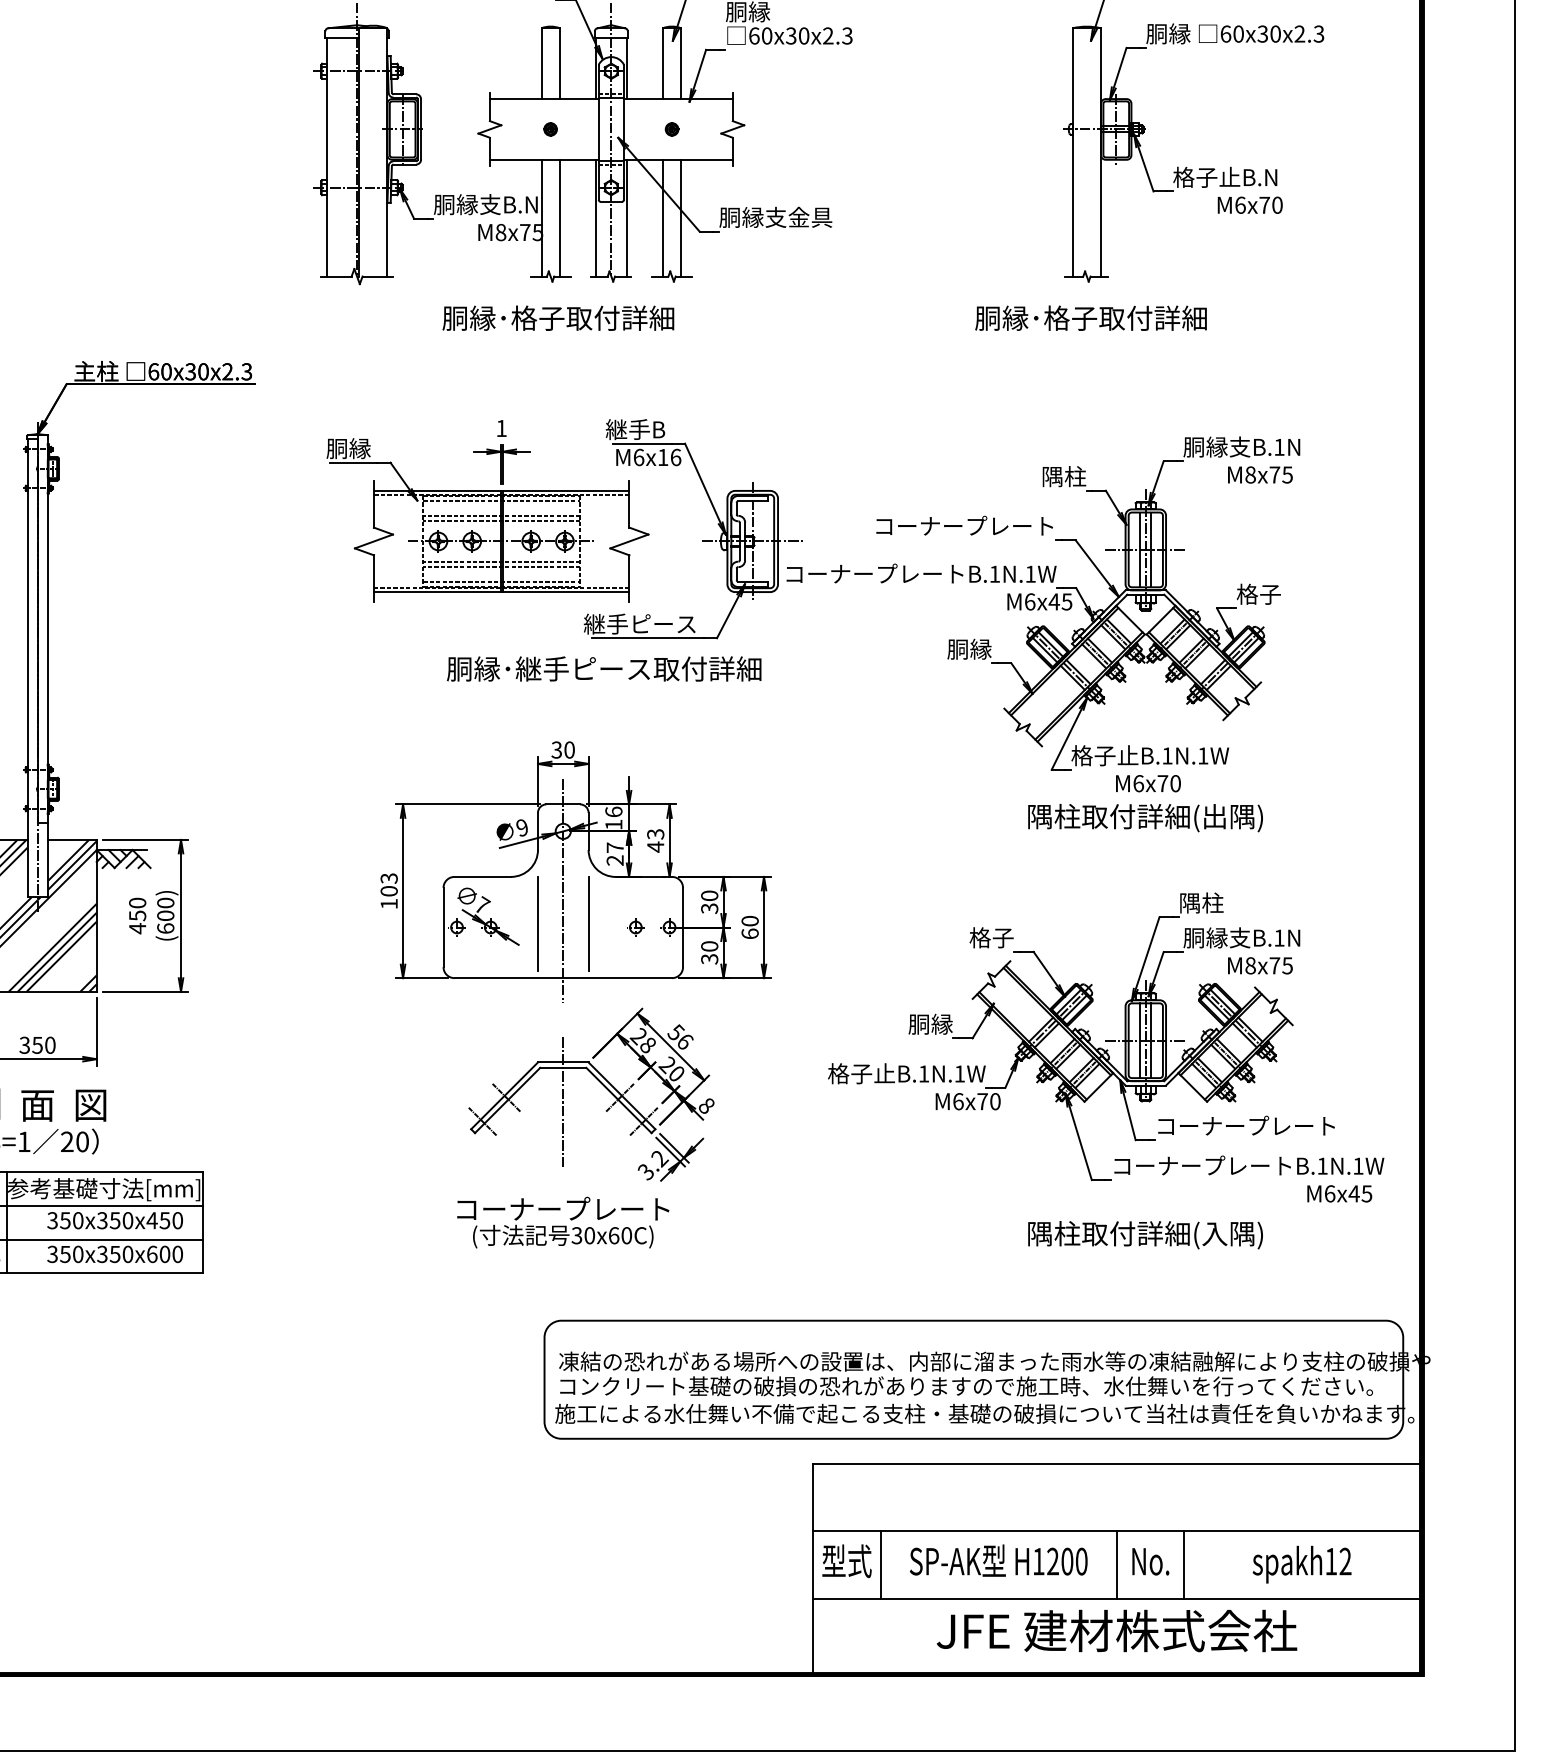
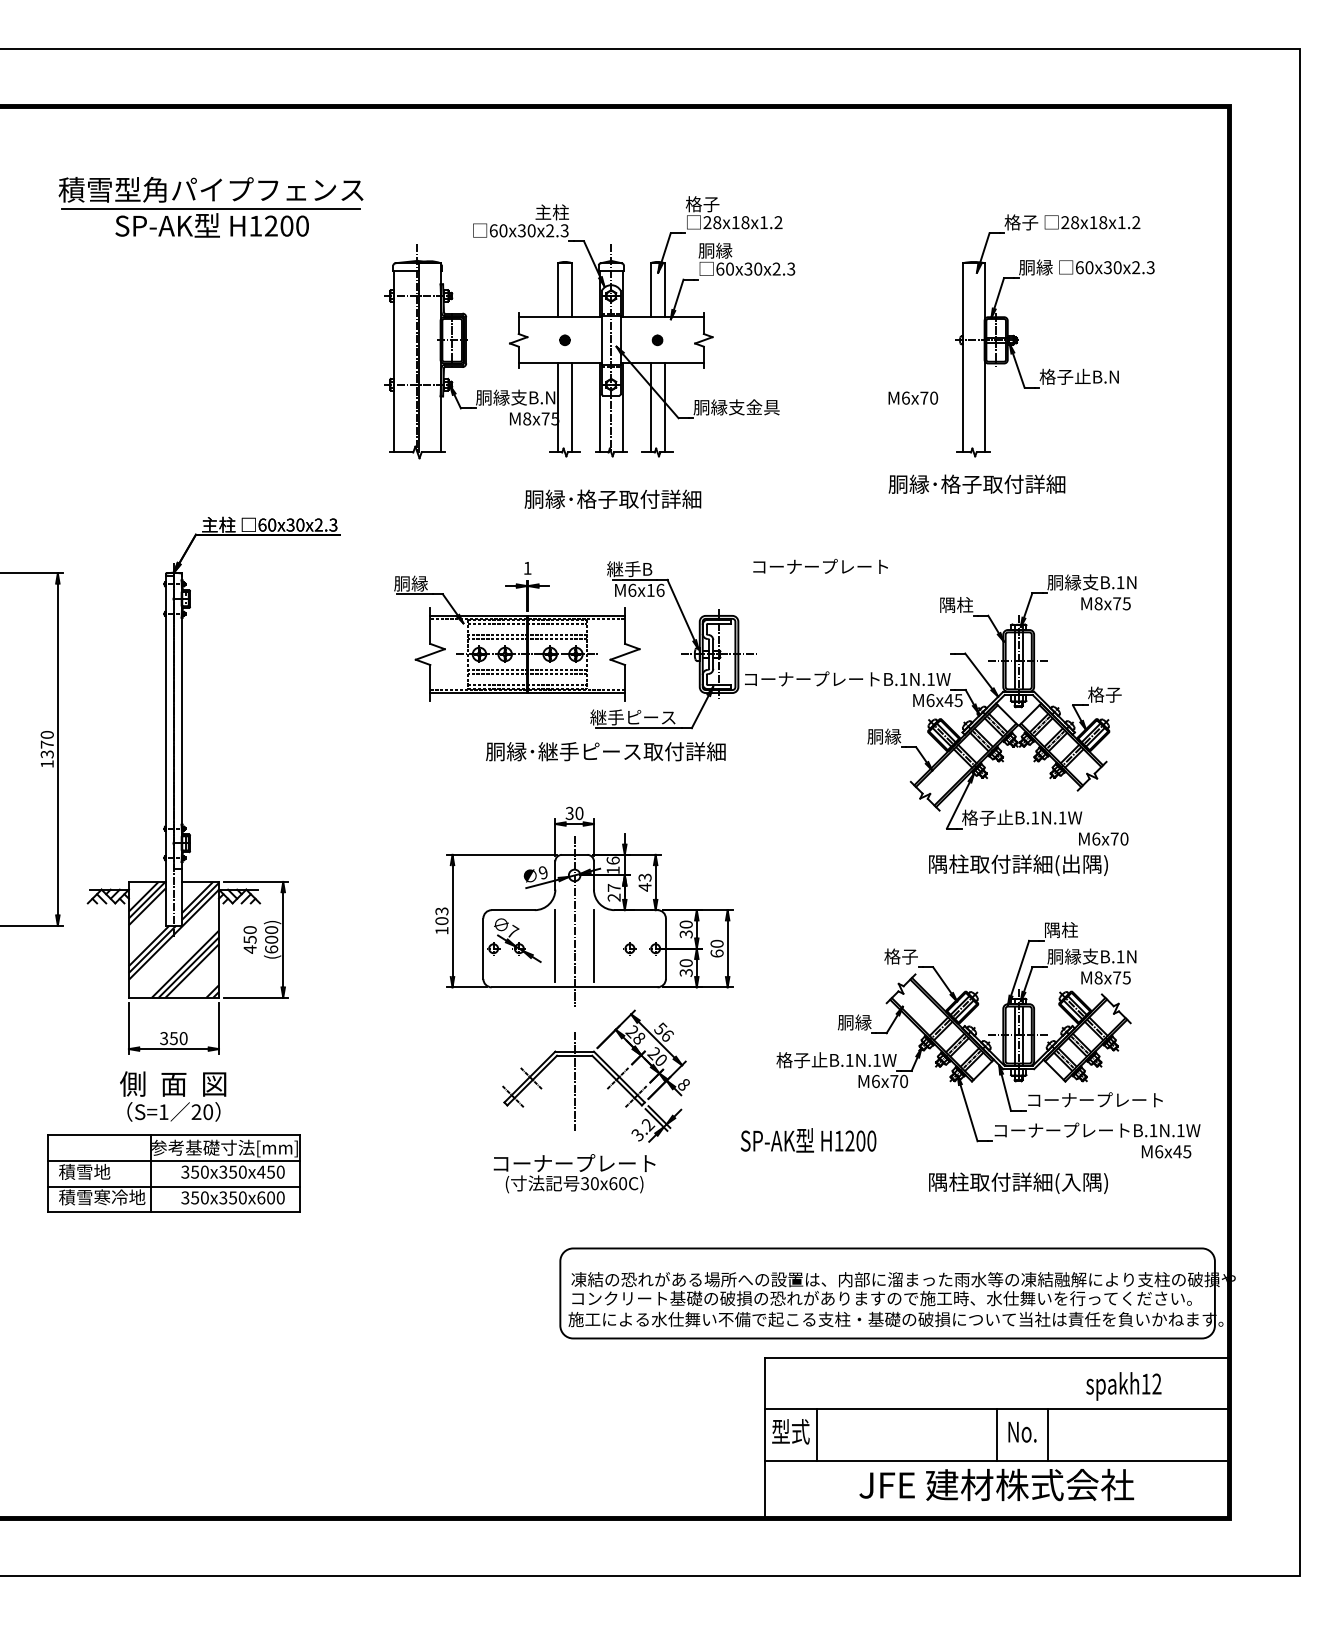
text: (1250, 204) -> (913, 397), moved
text: (557, 317) -> (612, 498), moved
text: (964, 525) -> (820, 566), moved
text: (1148, 782) -> (1103, 838), moved
text: (998, 1560) -> (808, 1140), moved
text: (1301, 1564) -> (1123, 1386), moved

